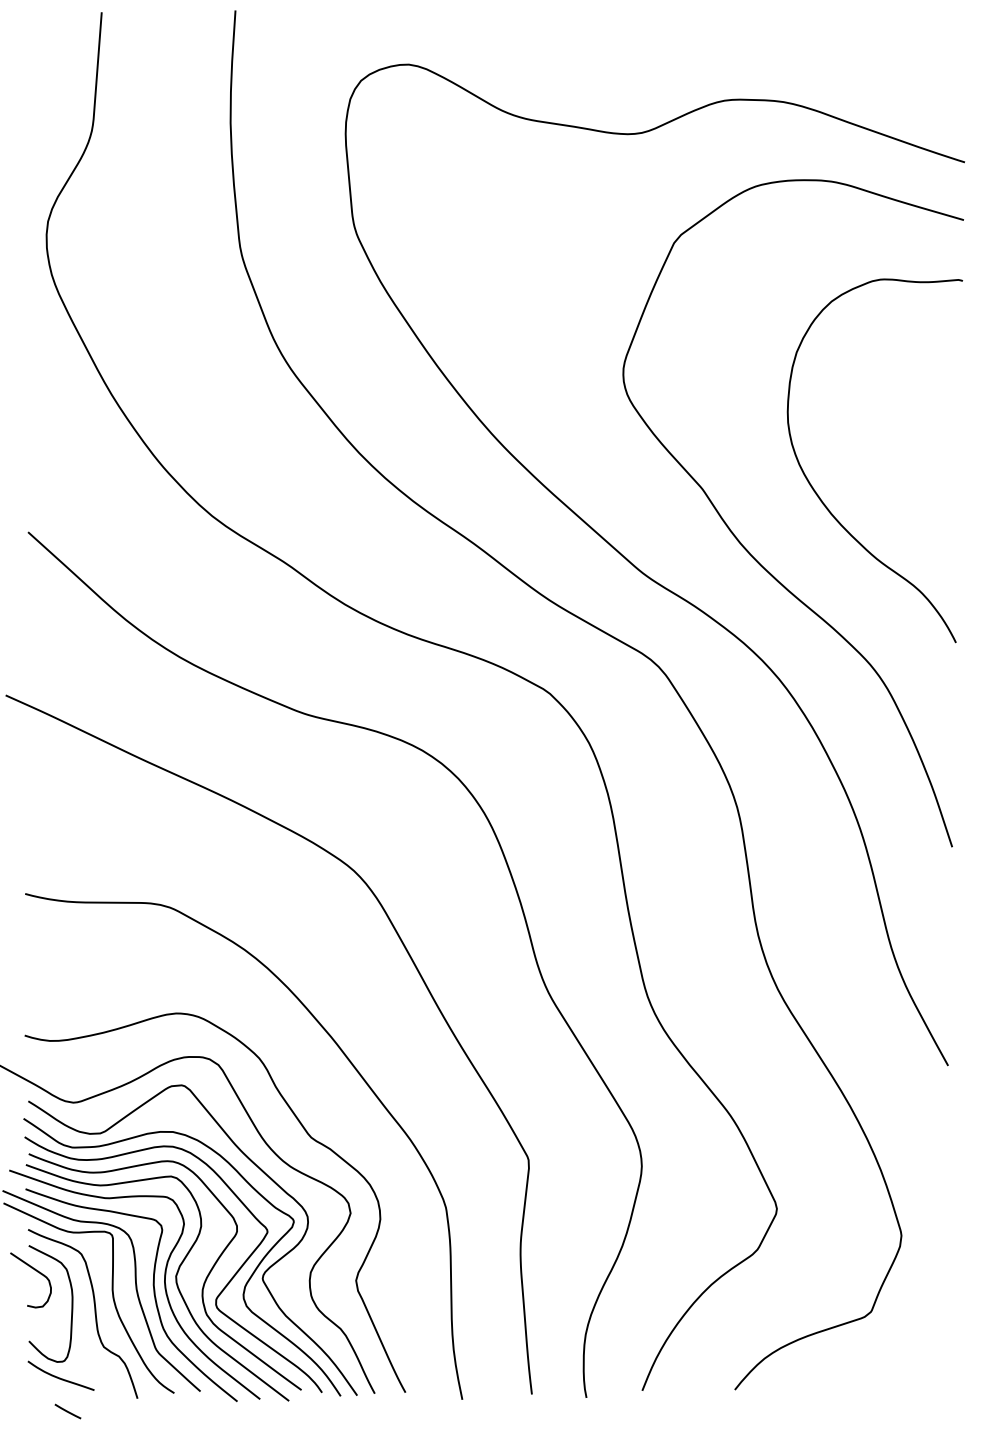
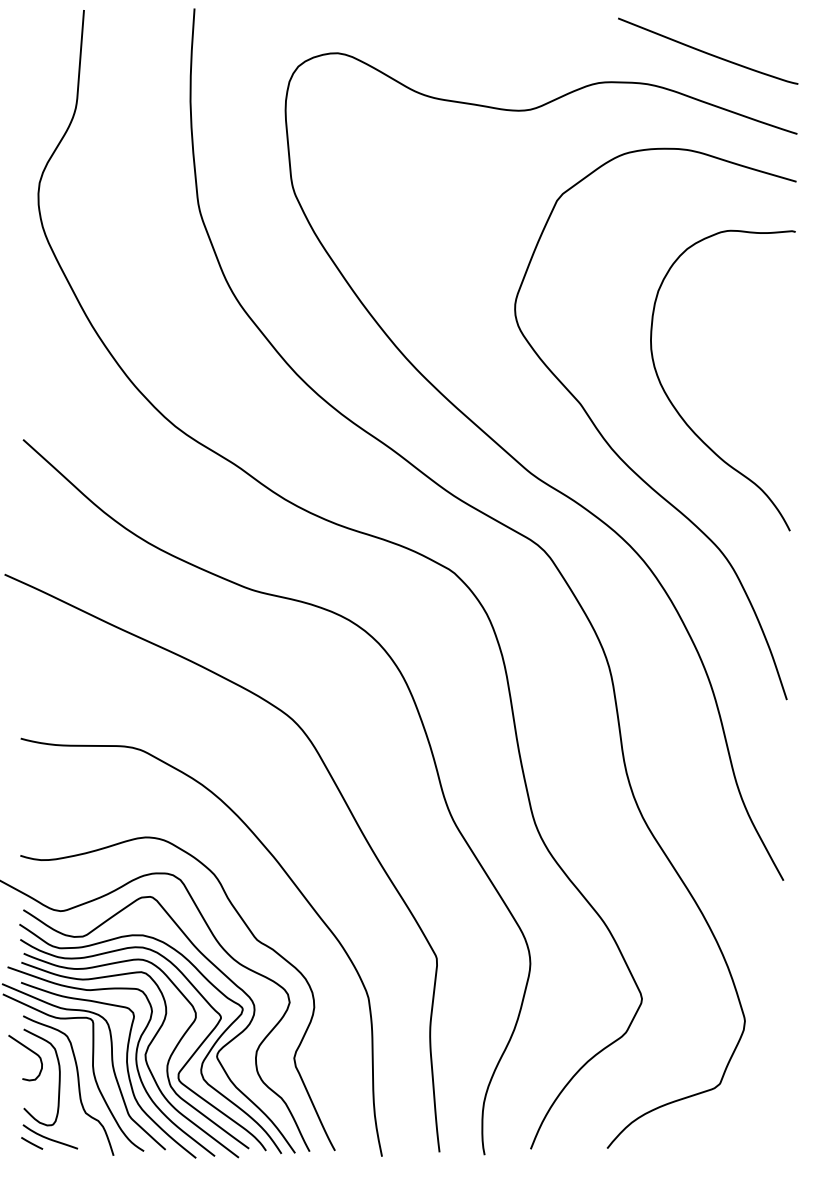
curve: (857, 63) -> (708, 52), added
line: (68, 1411) -> (32, 1143), moved

